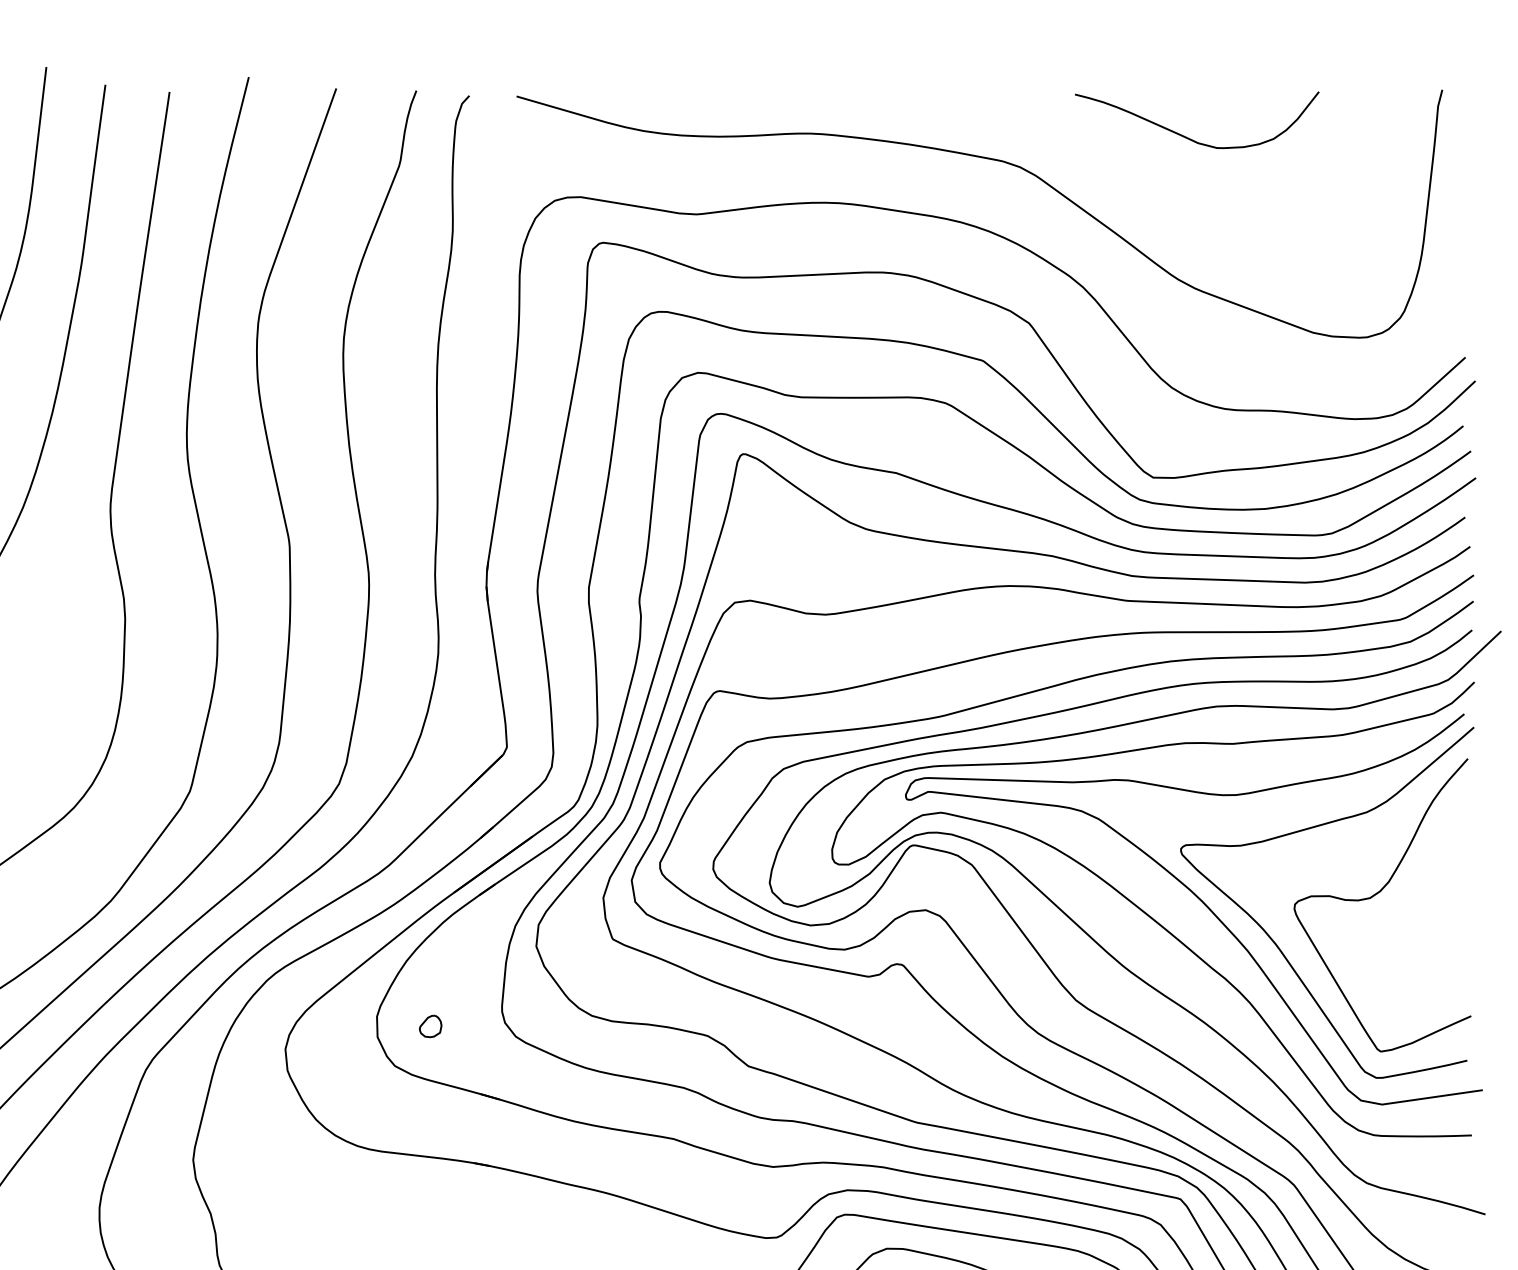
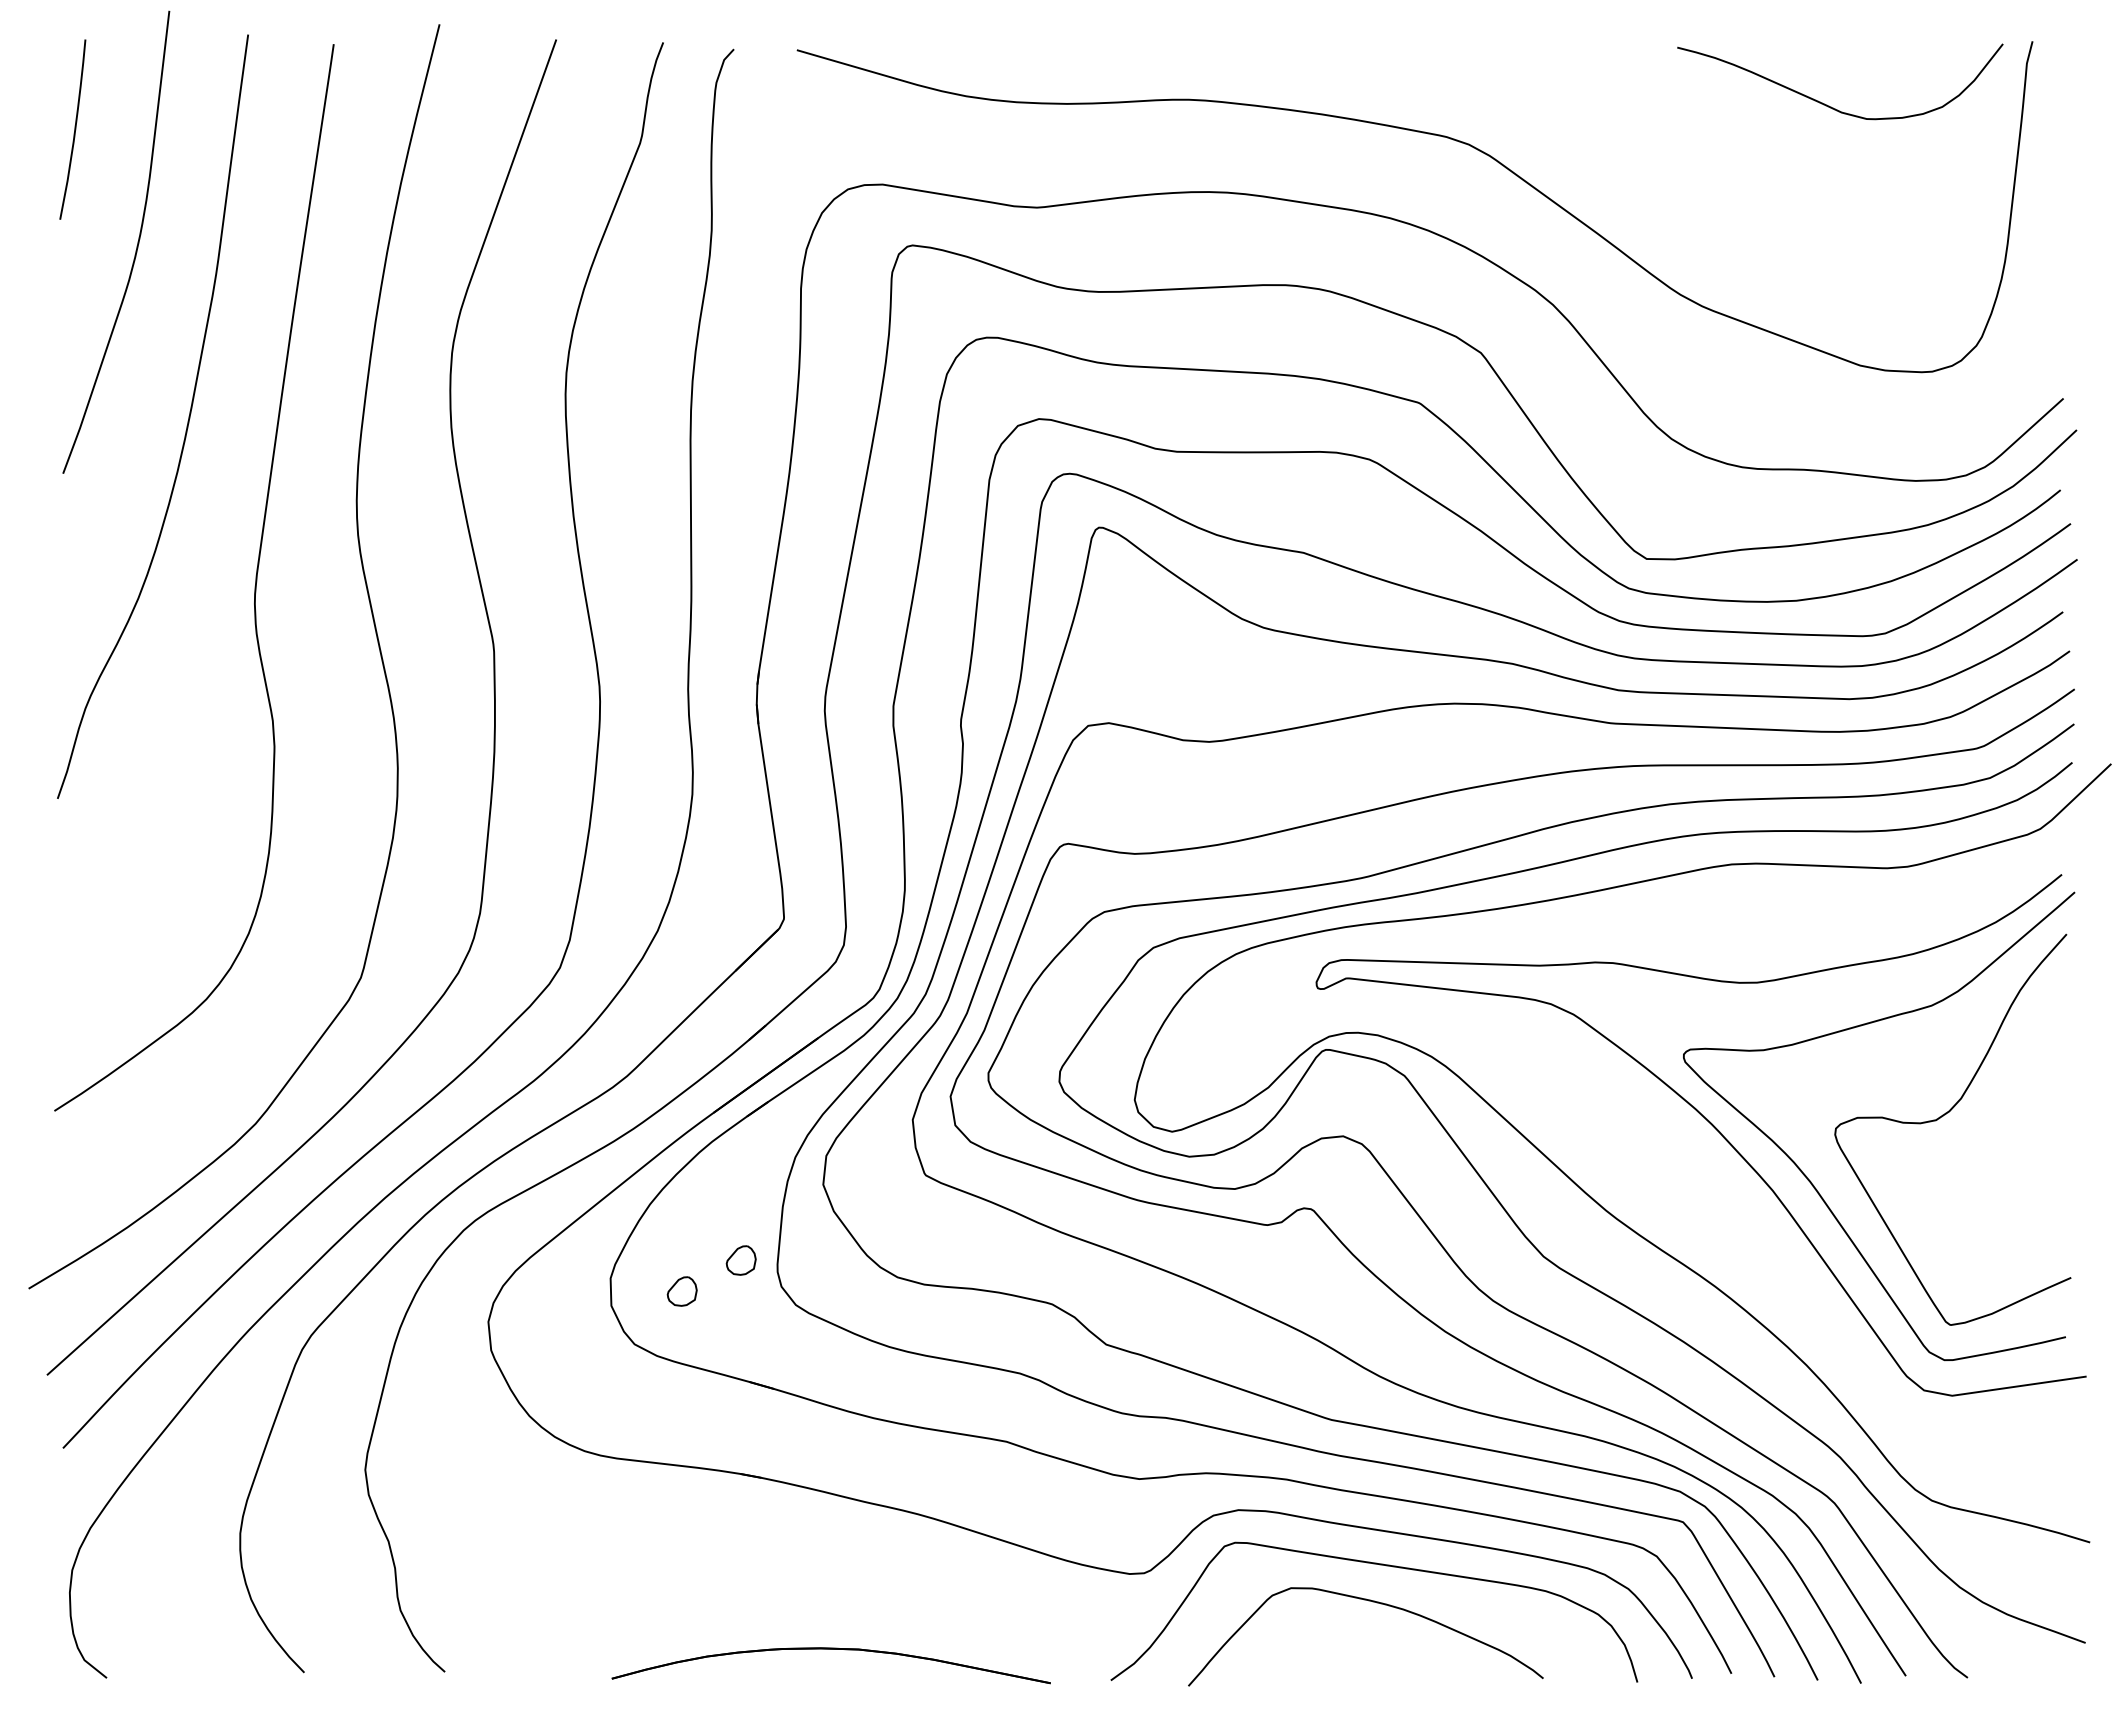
curve: (1189, 137) -> (1829, 105), moved
curve: (1147, 914) -> (1639, 1141), removed
part: (474, 1003) -> (740, 1260), added

